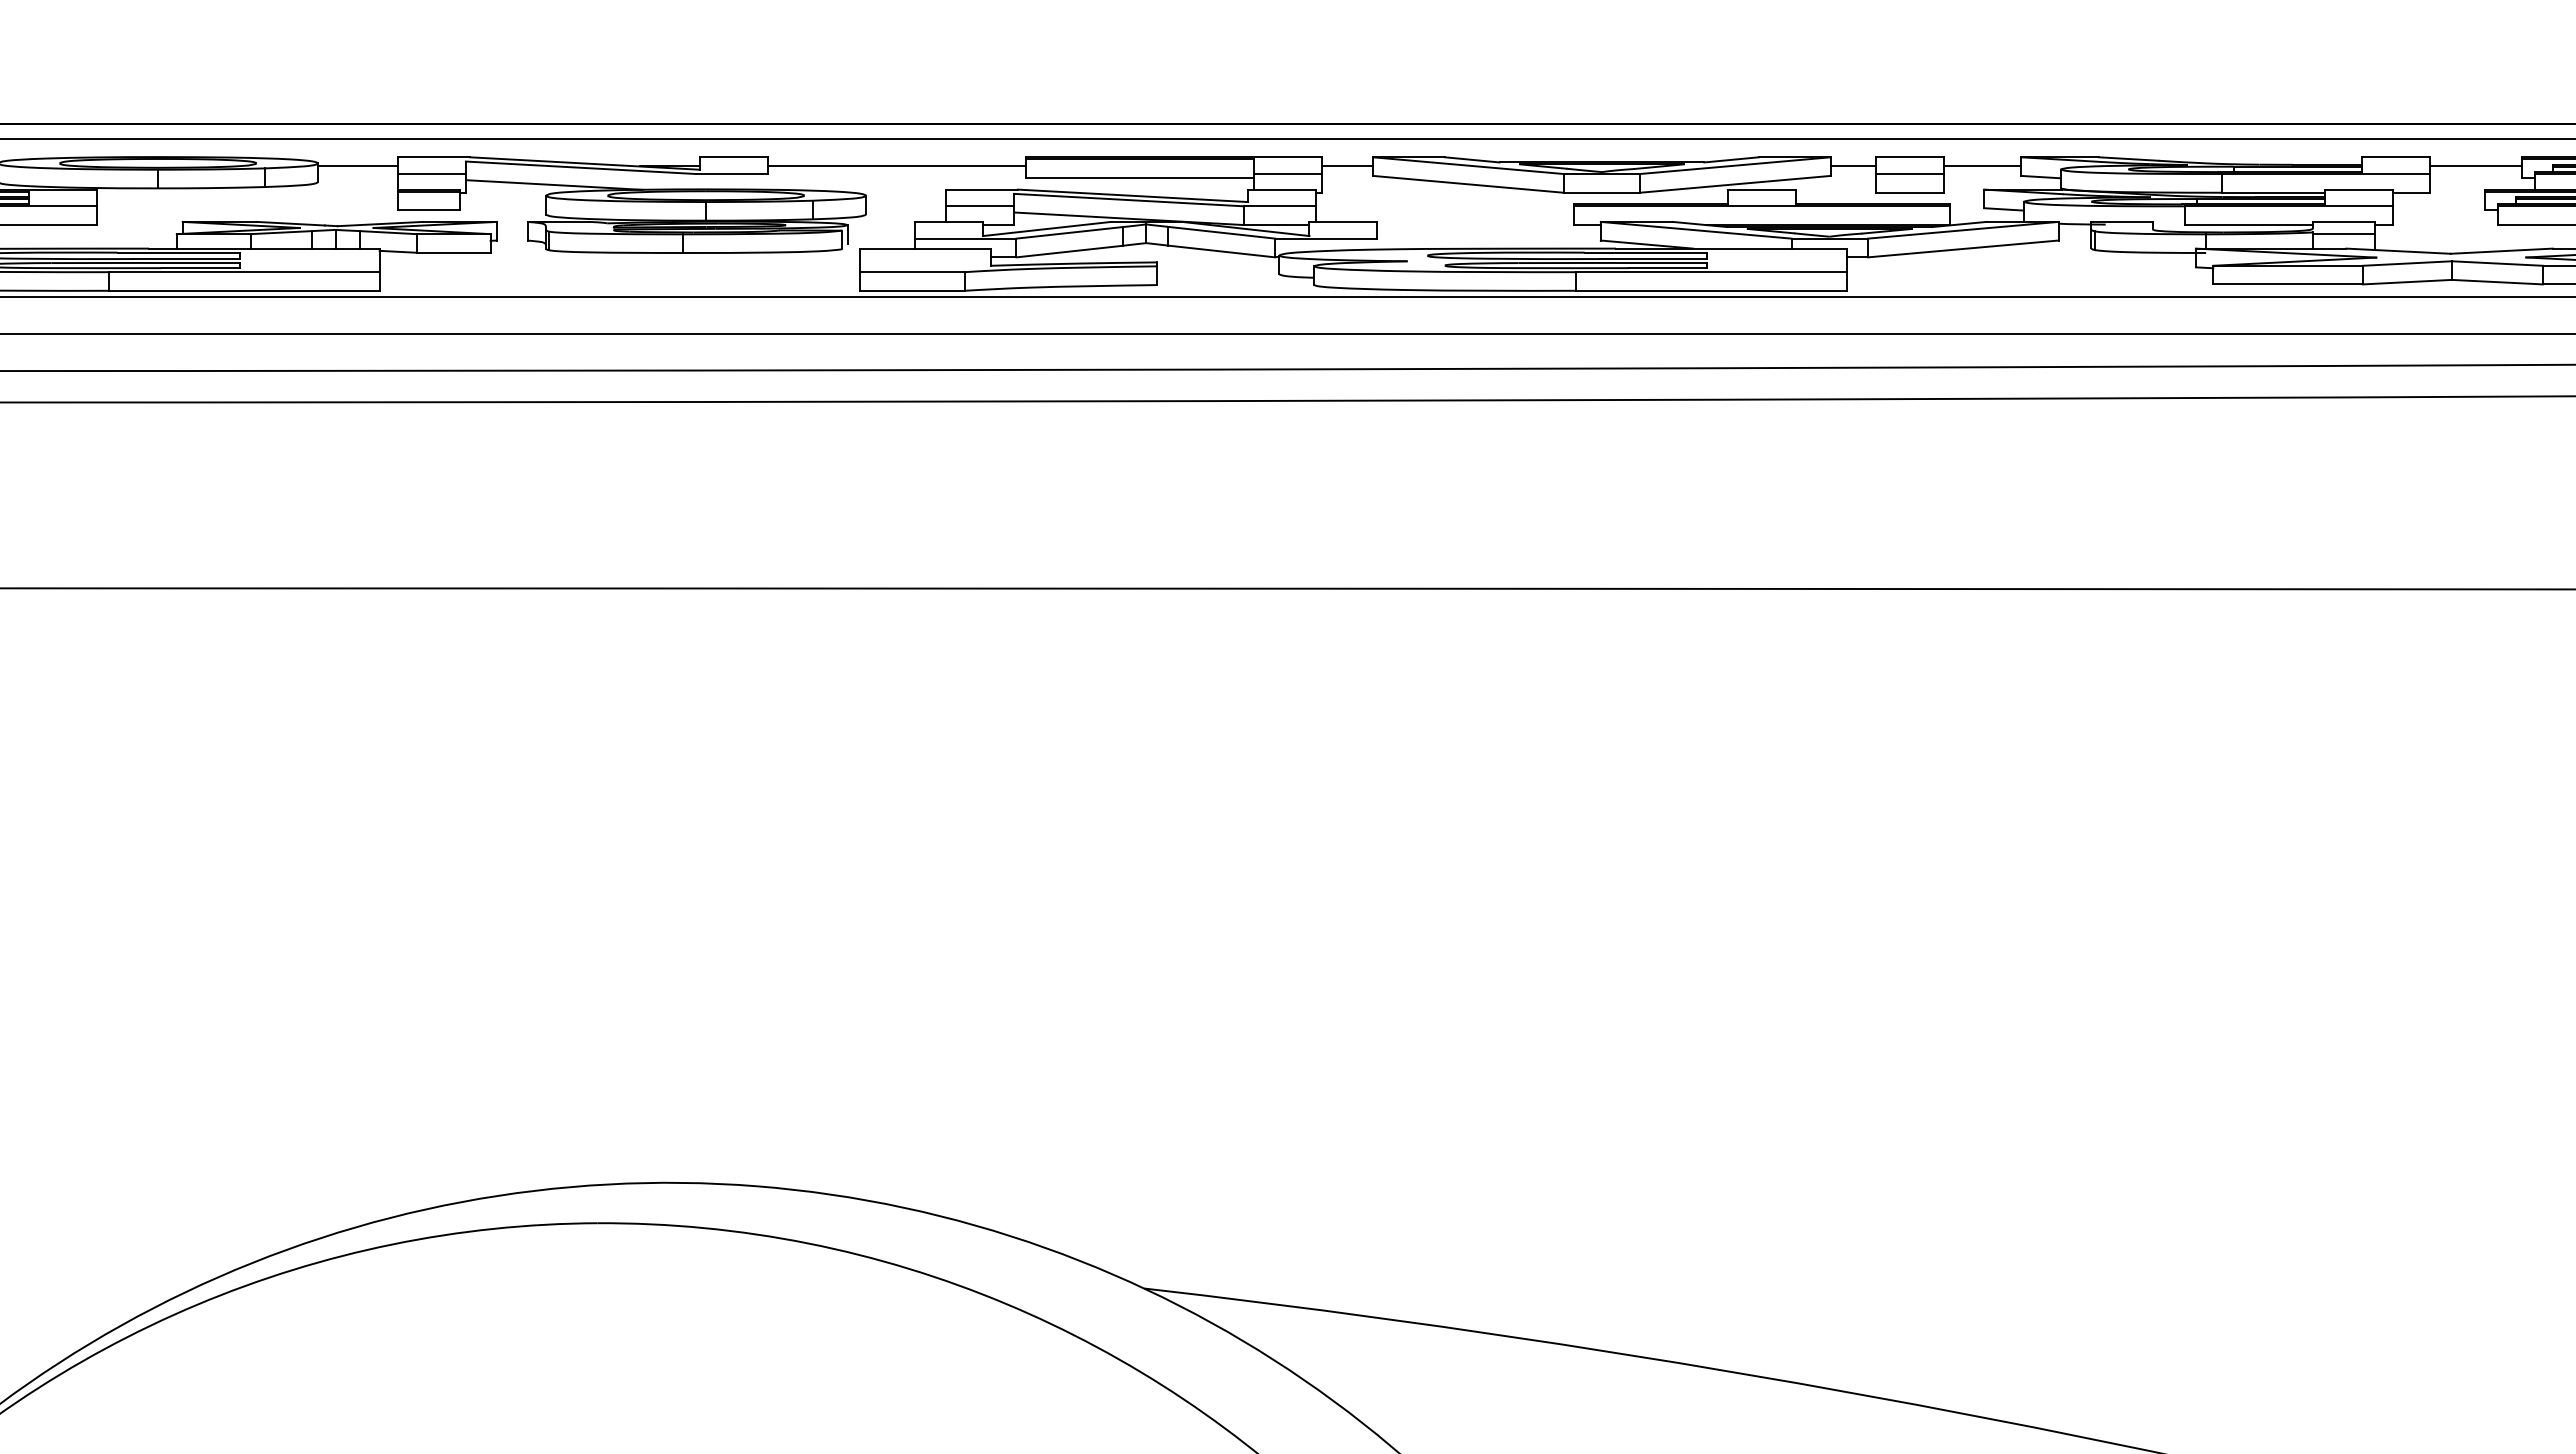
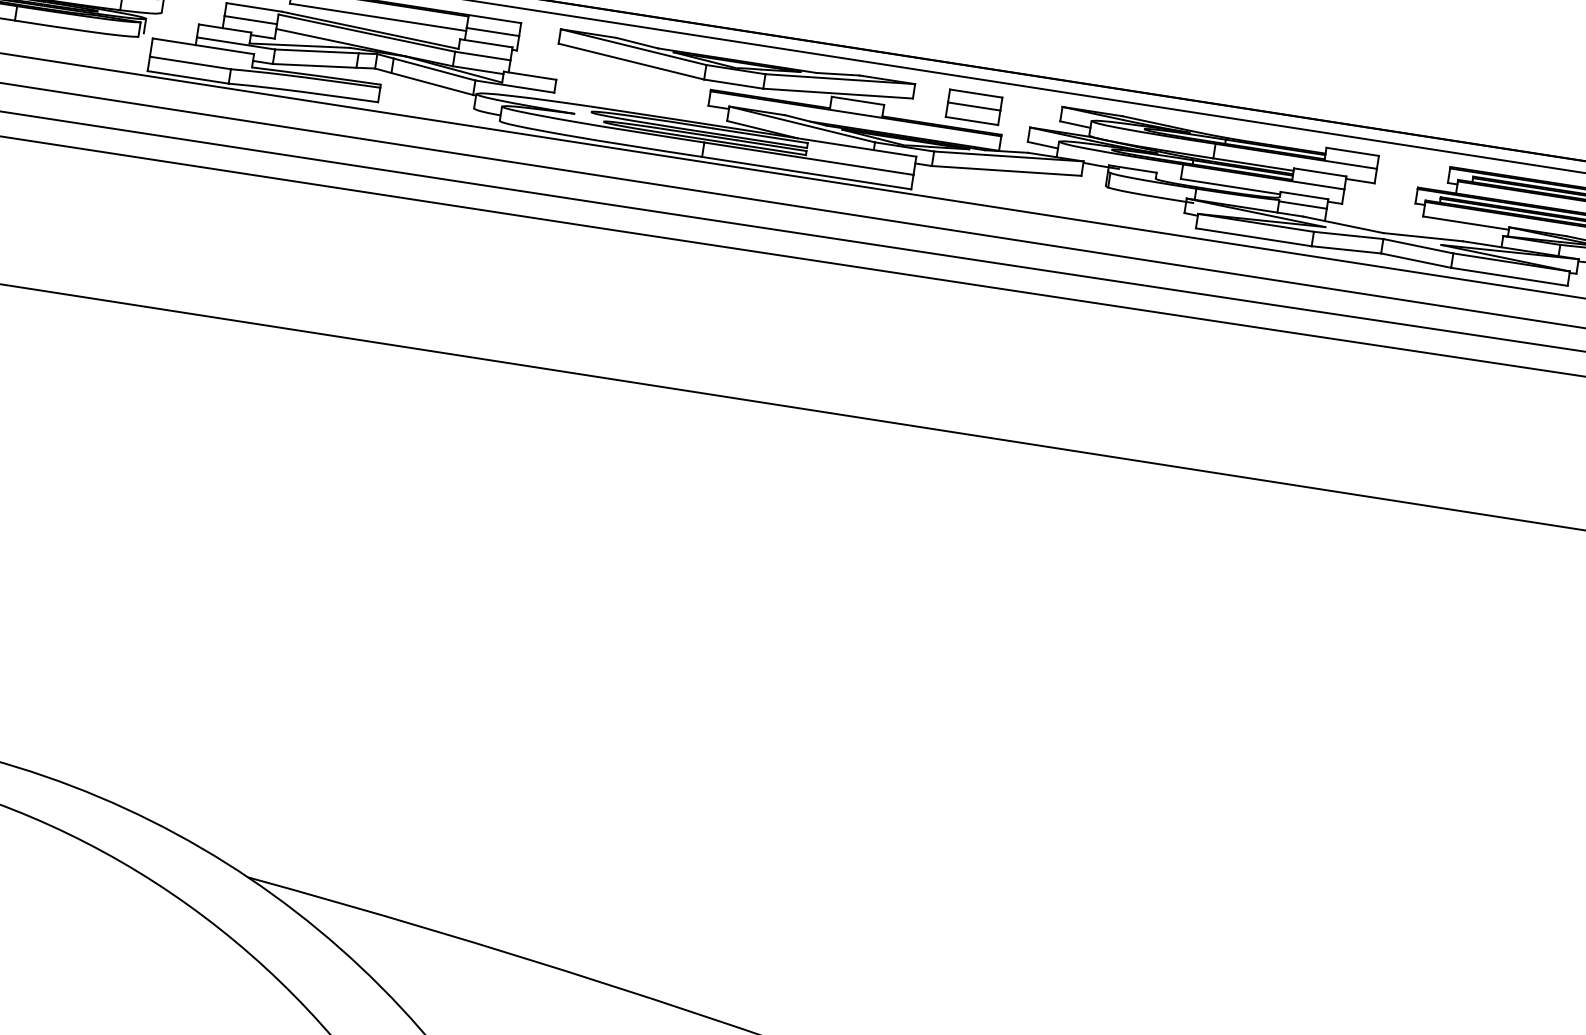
line: (1347, 166) -> (539, 33), removed
line: (1852, 166) -> (930, 93), removed
line: (1982, 166) -> (1031, 109), removed
line: (2476, 166) -> (1413, 168), removed

